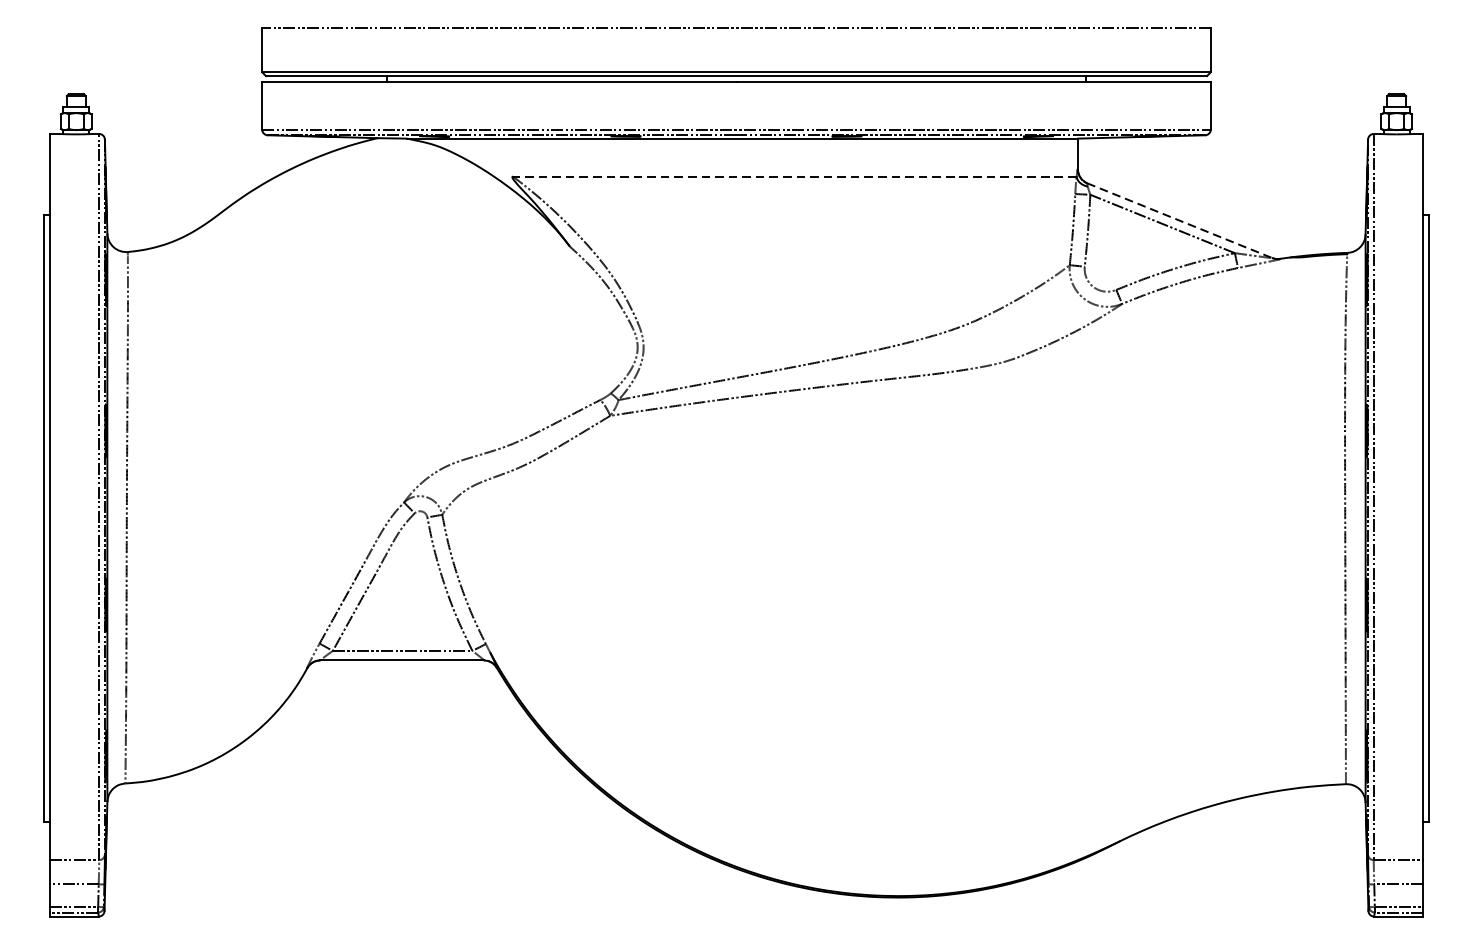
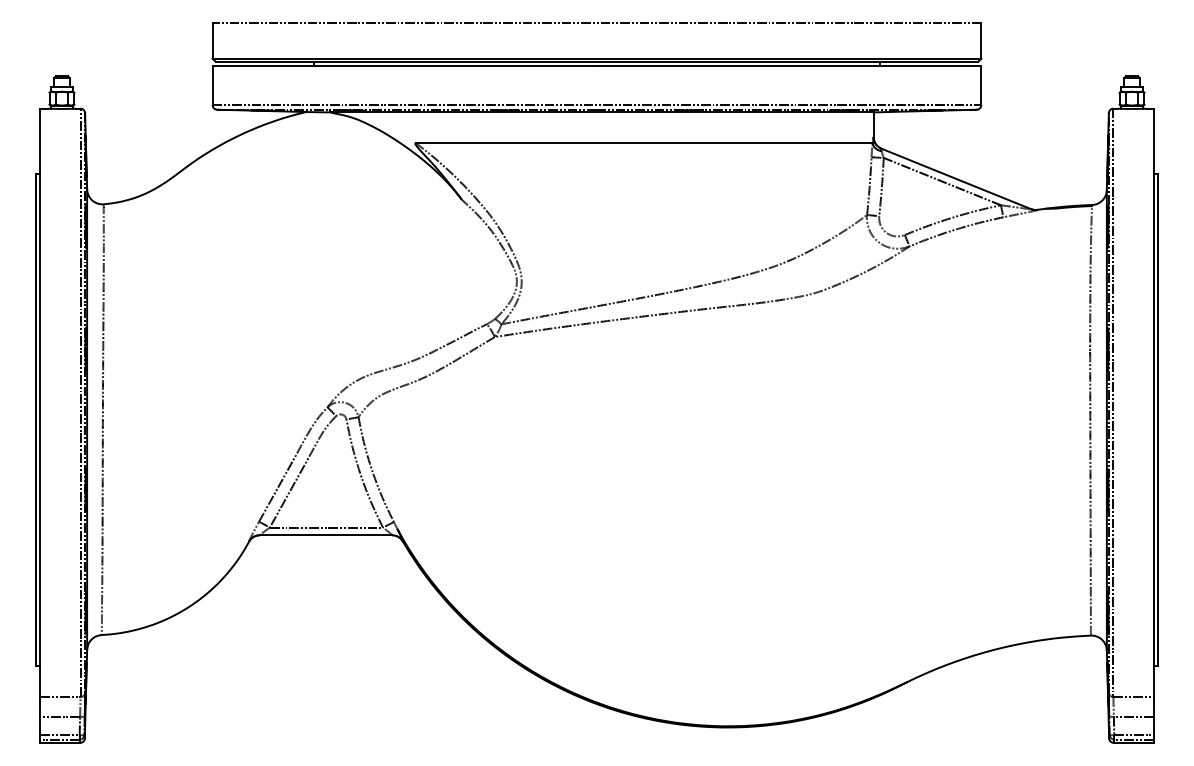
line: (793, 176) -> (643, 143), dashed -> solid
line: (1180, 220) -> (956, 178), dashed -> solid

